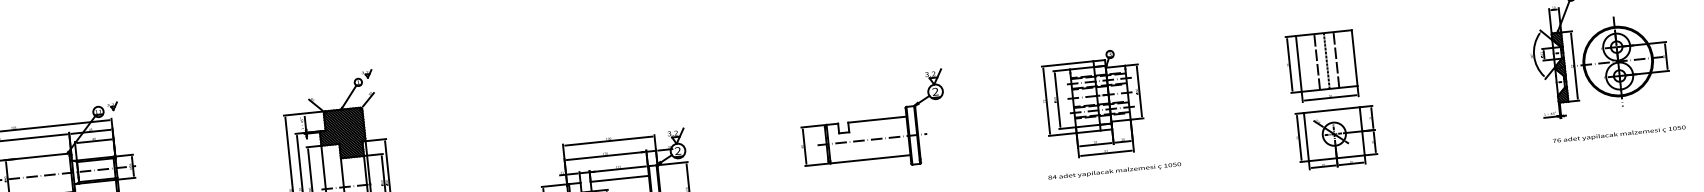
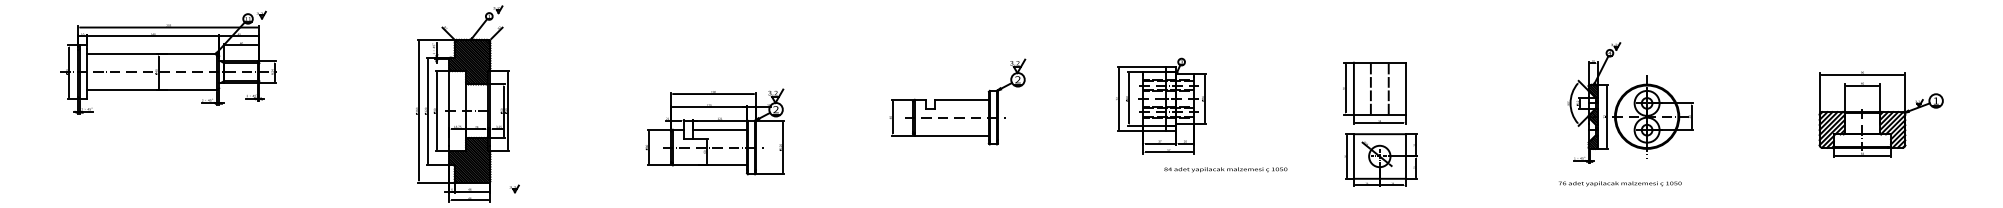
line: (1326, 60) -> (1379, 88), removed
text: (1619, 134) -> (1620, 183), moved
text: (1114, 171) -> (1225, 169), moved

